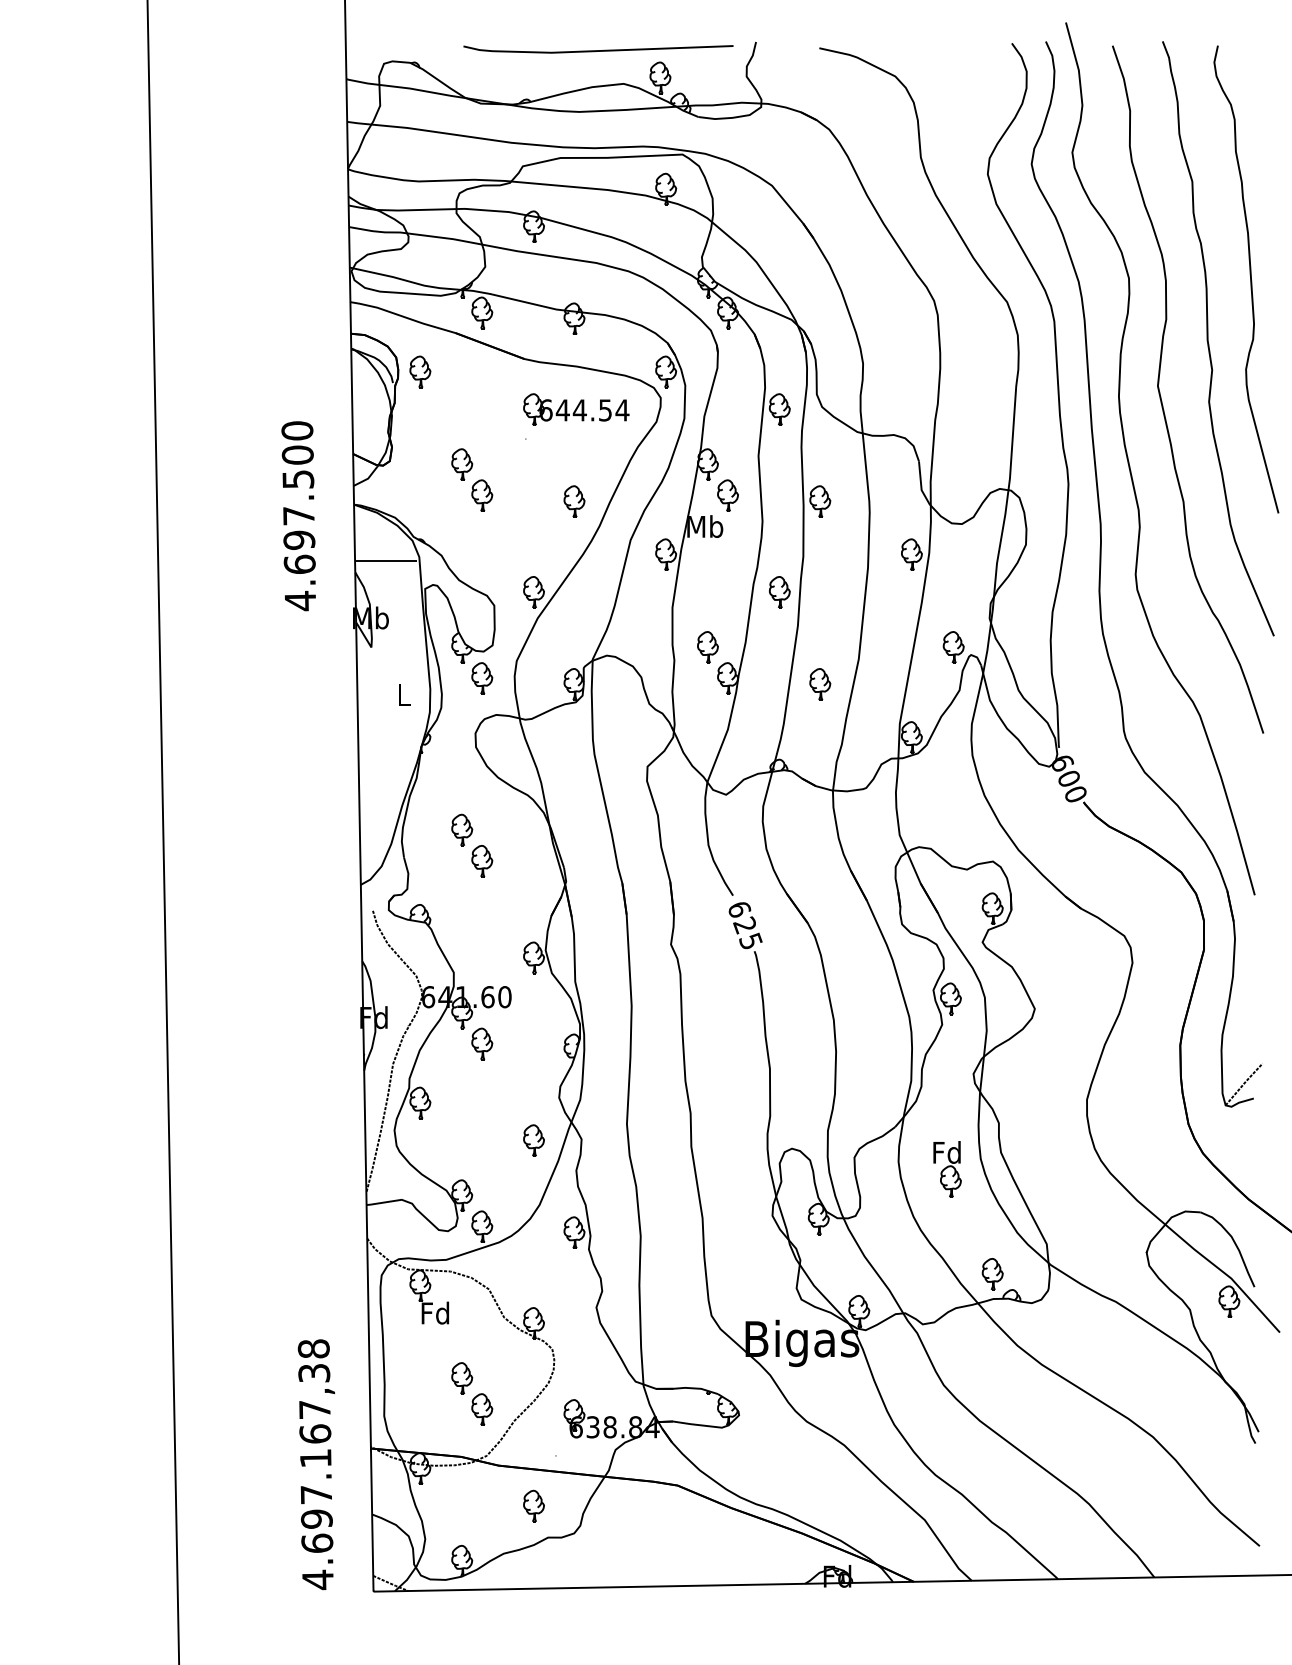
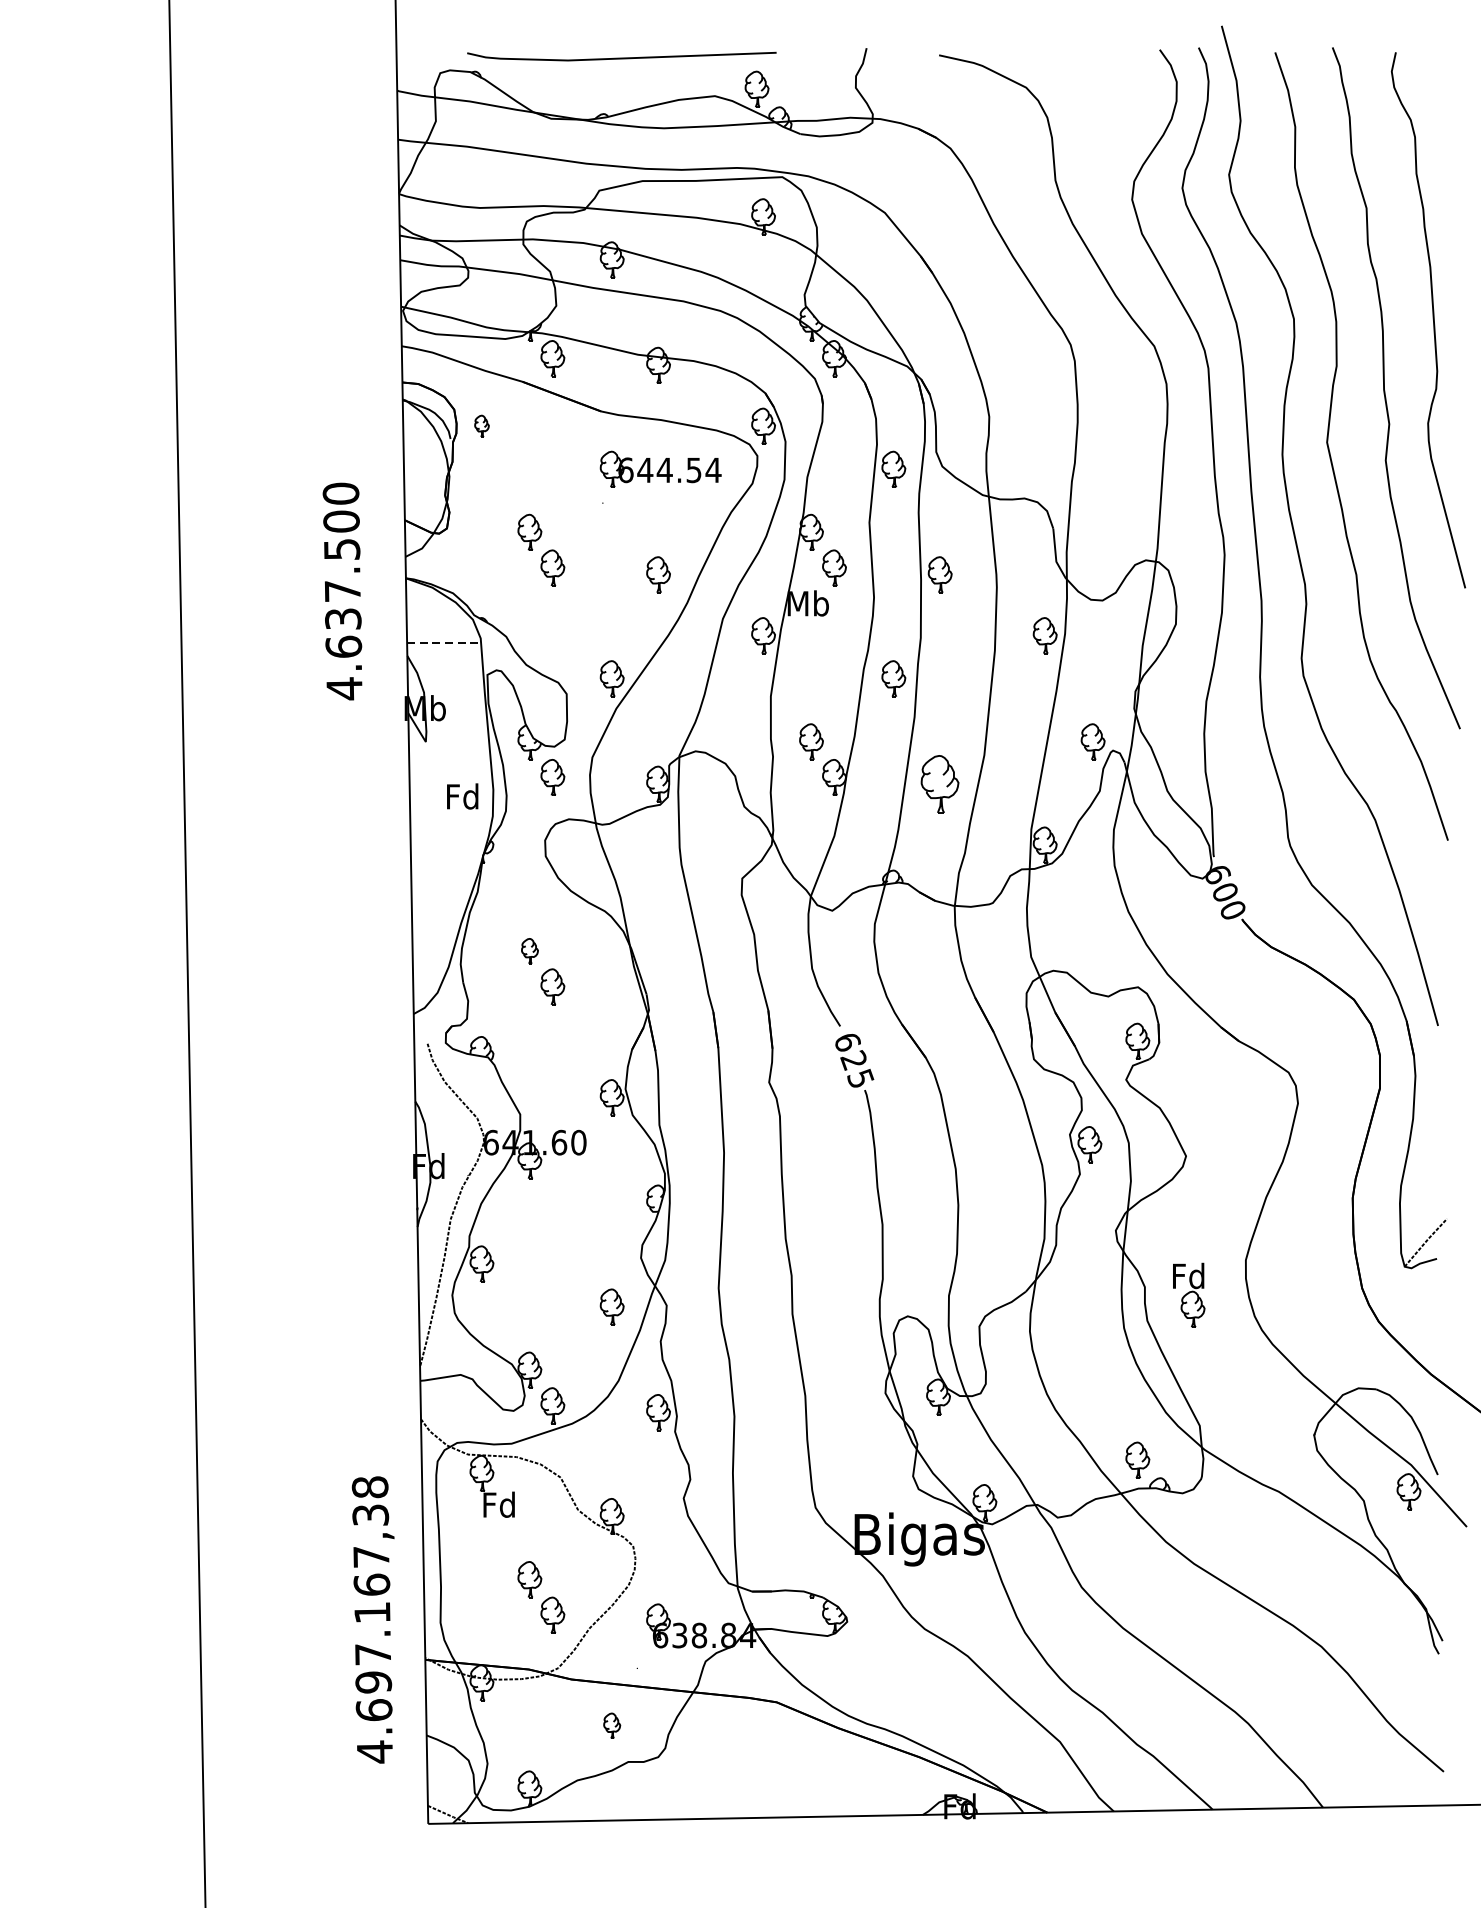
line: (598, 50) -> (621, 57), moved
part: (420, 371) -> (482, 425), size x0.6
text: (299, 539) -> (343, 618), 4.697.500 -> 4.637.500
line: (386, 561) -> (443, 643), solid -> dashed
part: (820, 684) -> (940, 784), size x1.6
text: (403, 694) -> (462, 795), L -> Fd
part: (462, 829) -> (530, 950), size x0.7
part: (482, 1043) -> (553, 1195), removed
part: (947, 1169) -> (1189, 1295), moved
text: (315, 1464) -> (372, 1619), moved
part: (533, 1505) -> (611, 1725), size x0.7

